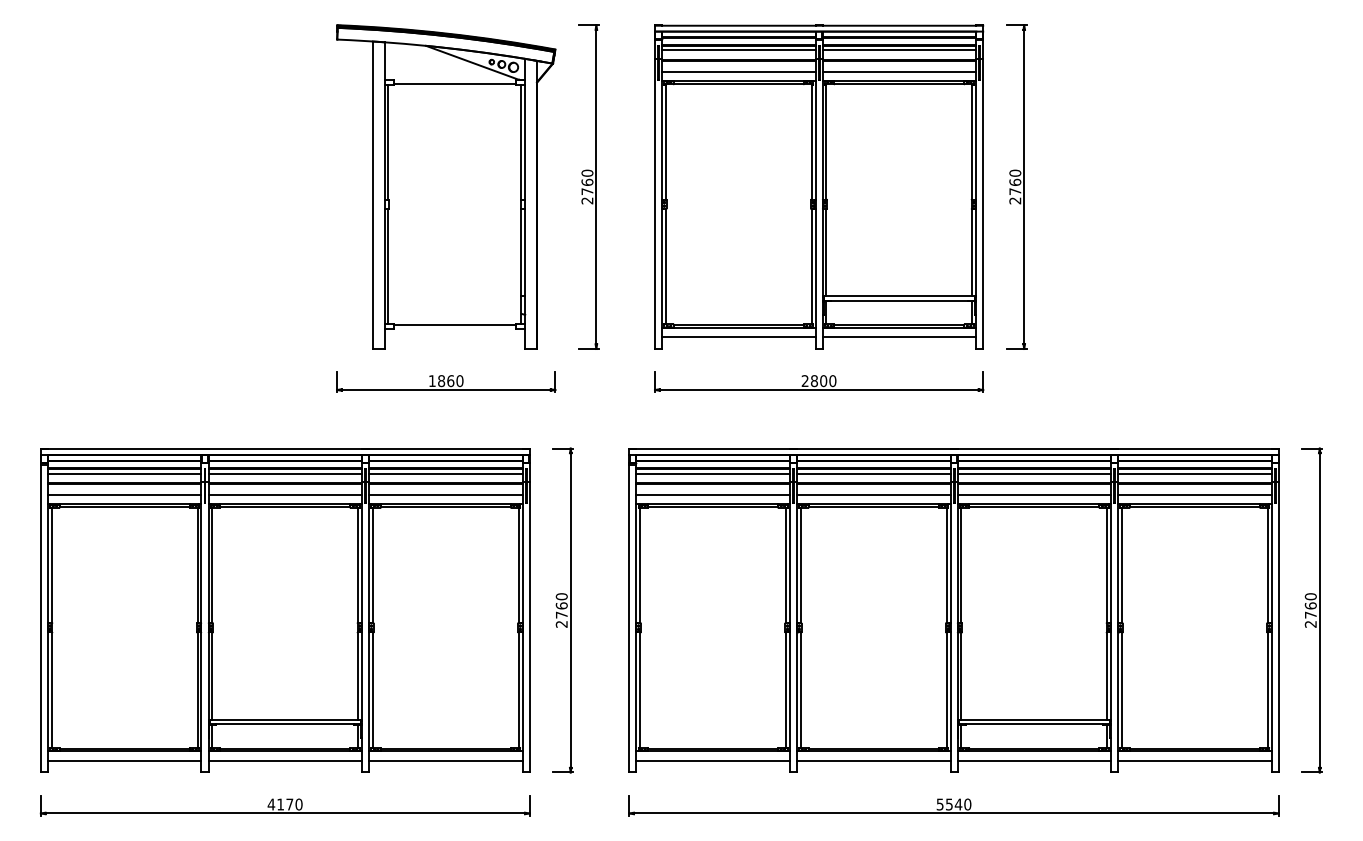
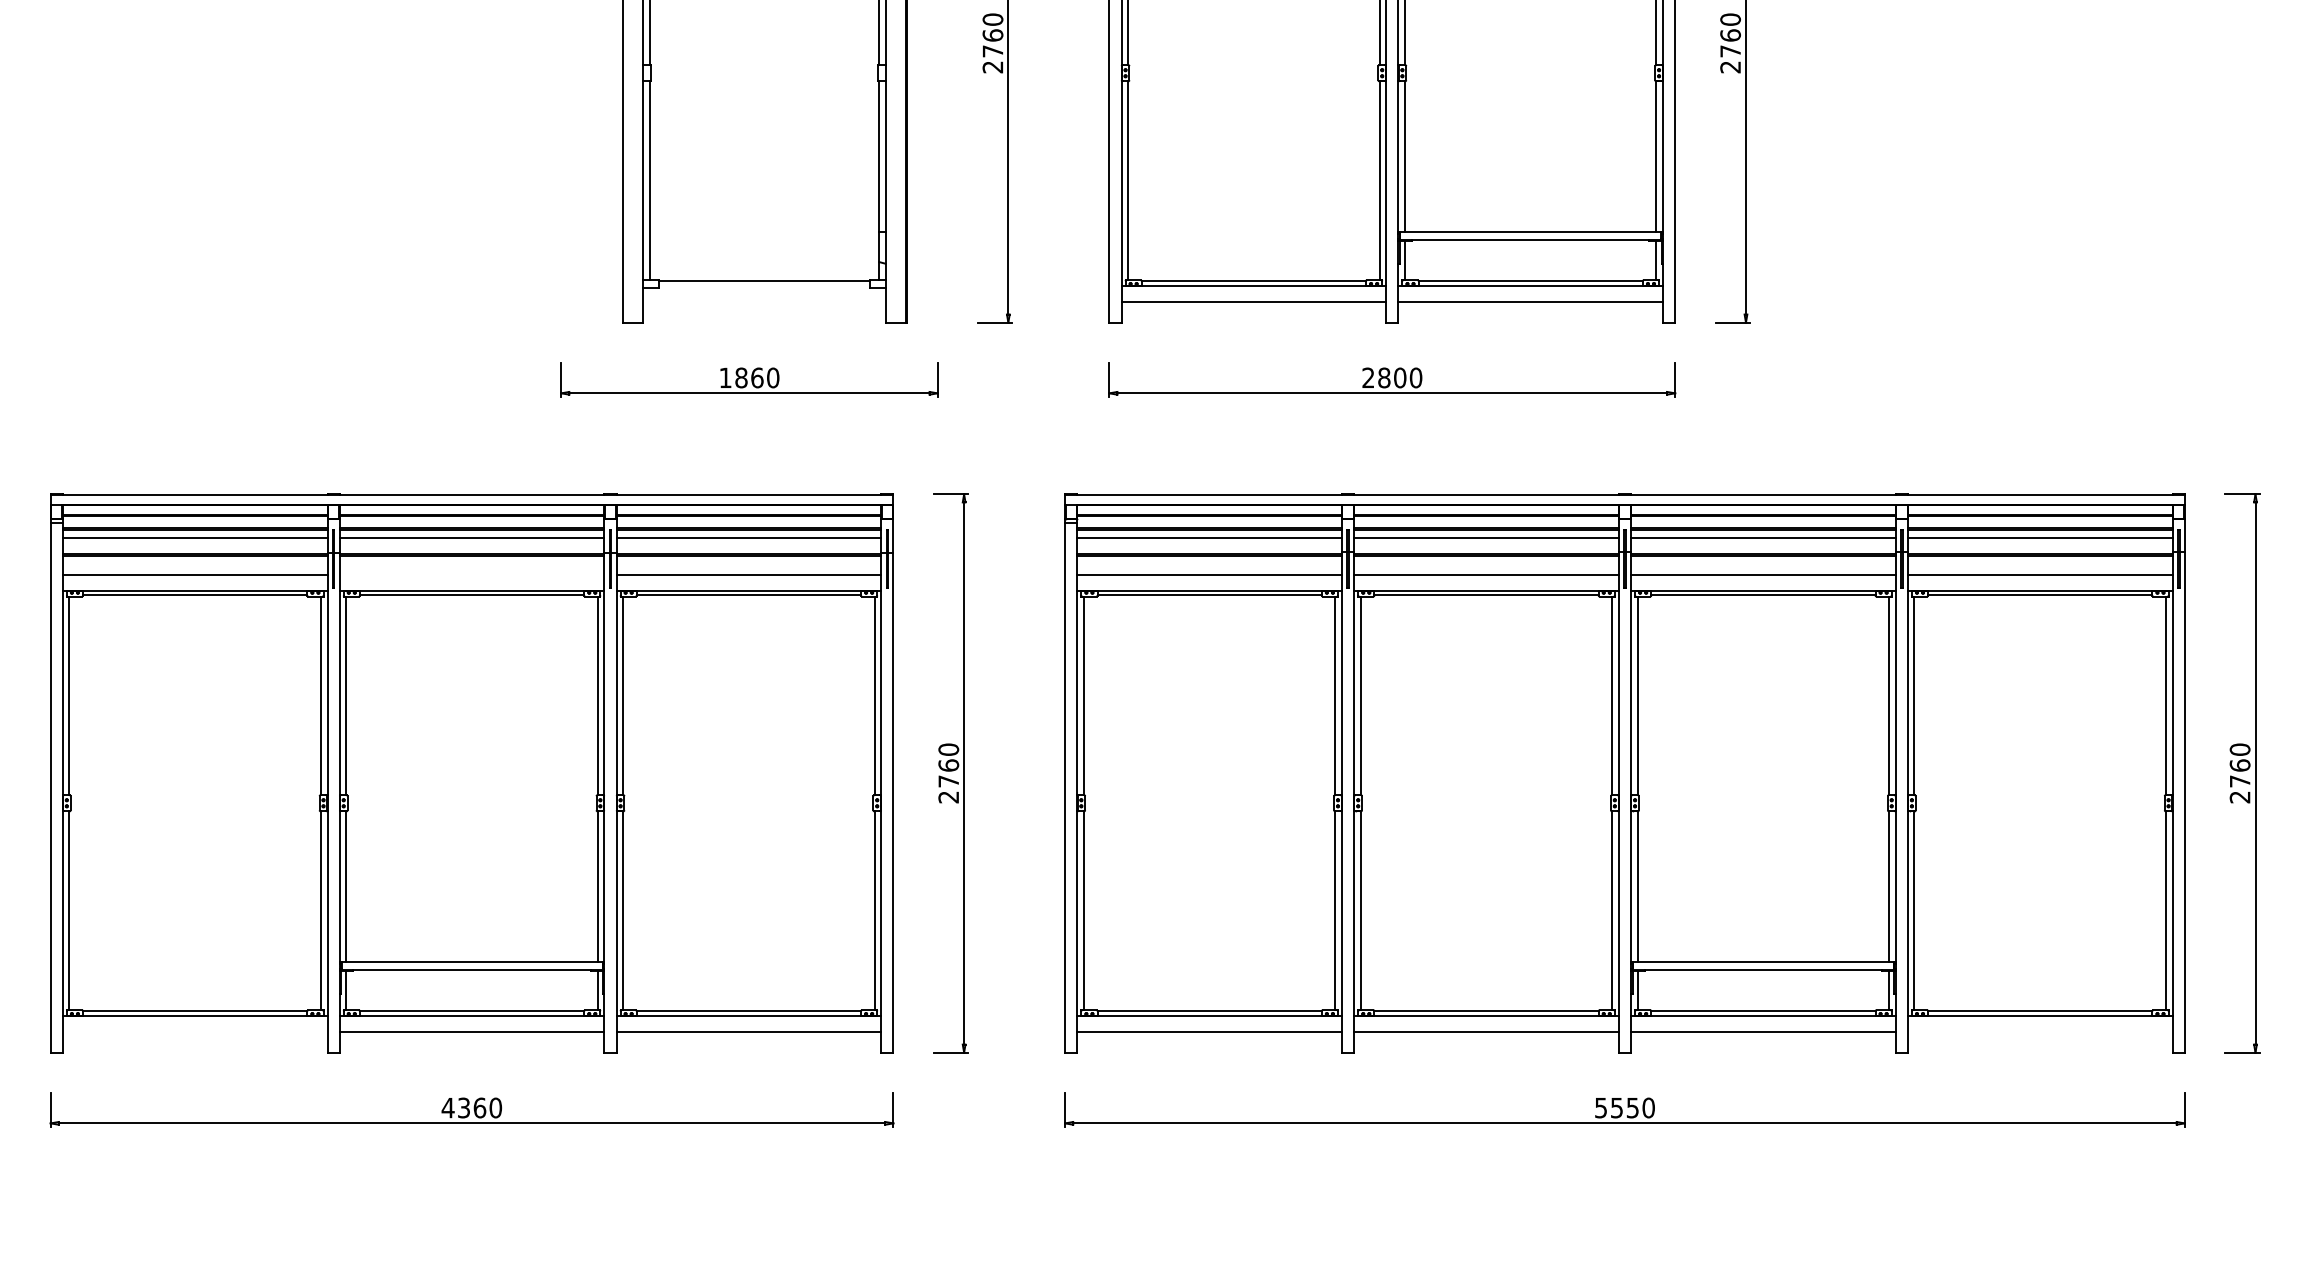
line: (285, 495) -> (472, 575), removed
line: (124, 760) -> (194, 1032), removed
line: (1194, 760) -> (2039, 1032), removed
text: (285, 804) -> (472, 1107), 4170 -> 4360
text: (958, 804) -> (1632, 1107), 5540 -> 5550

